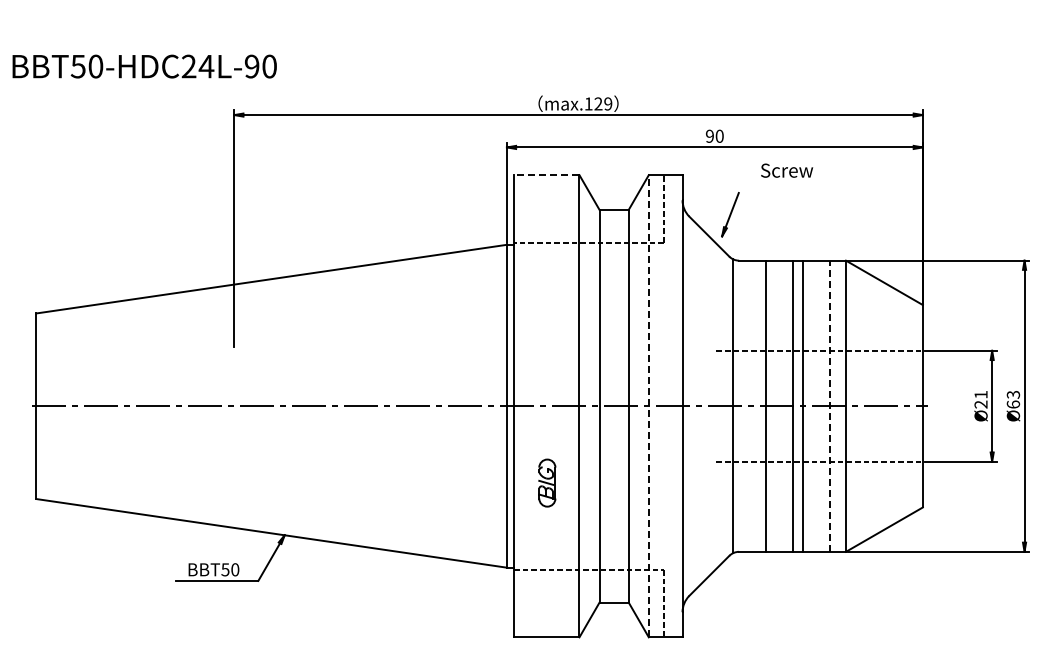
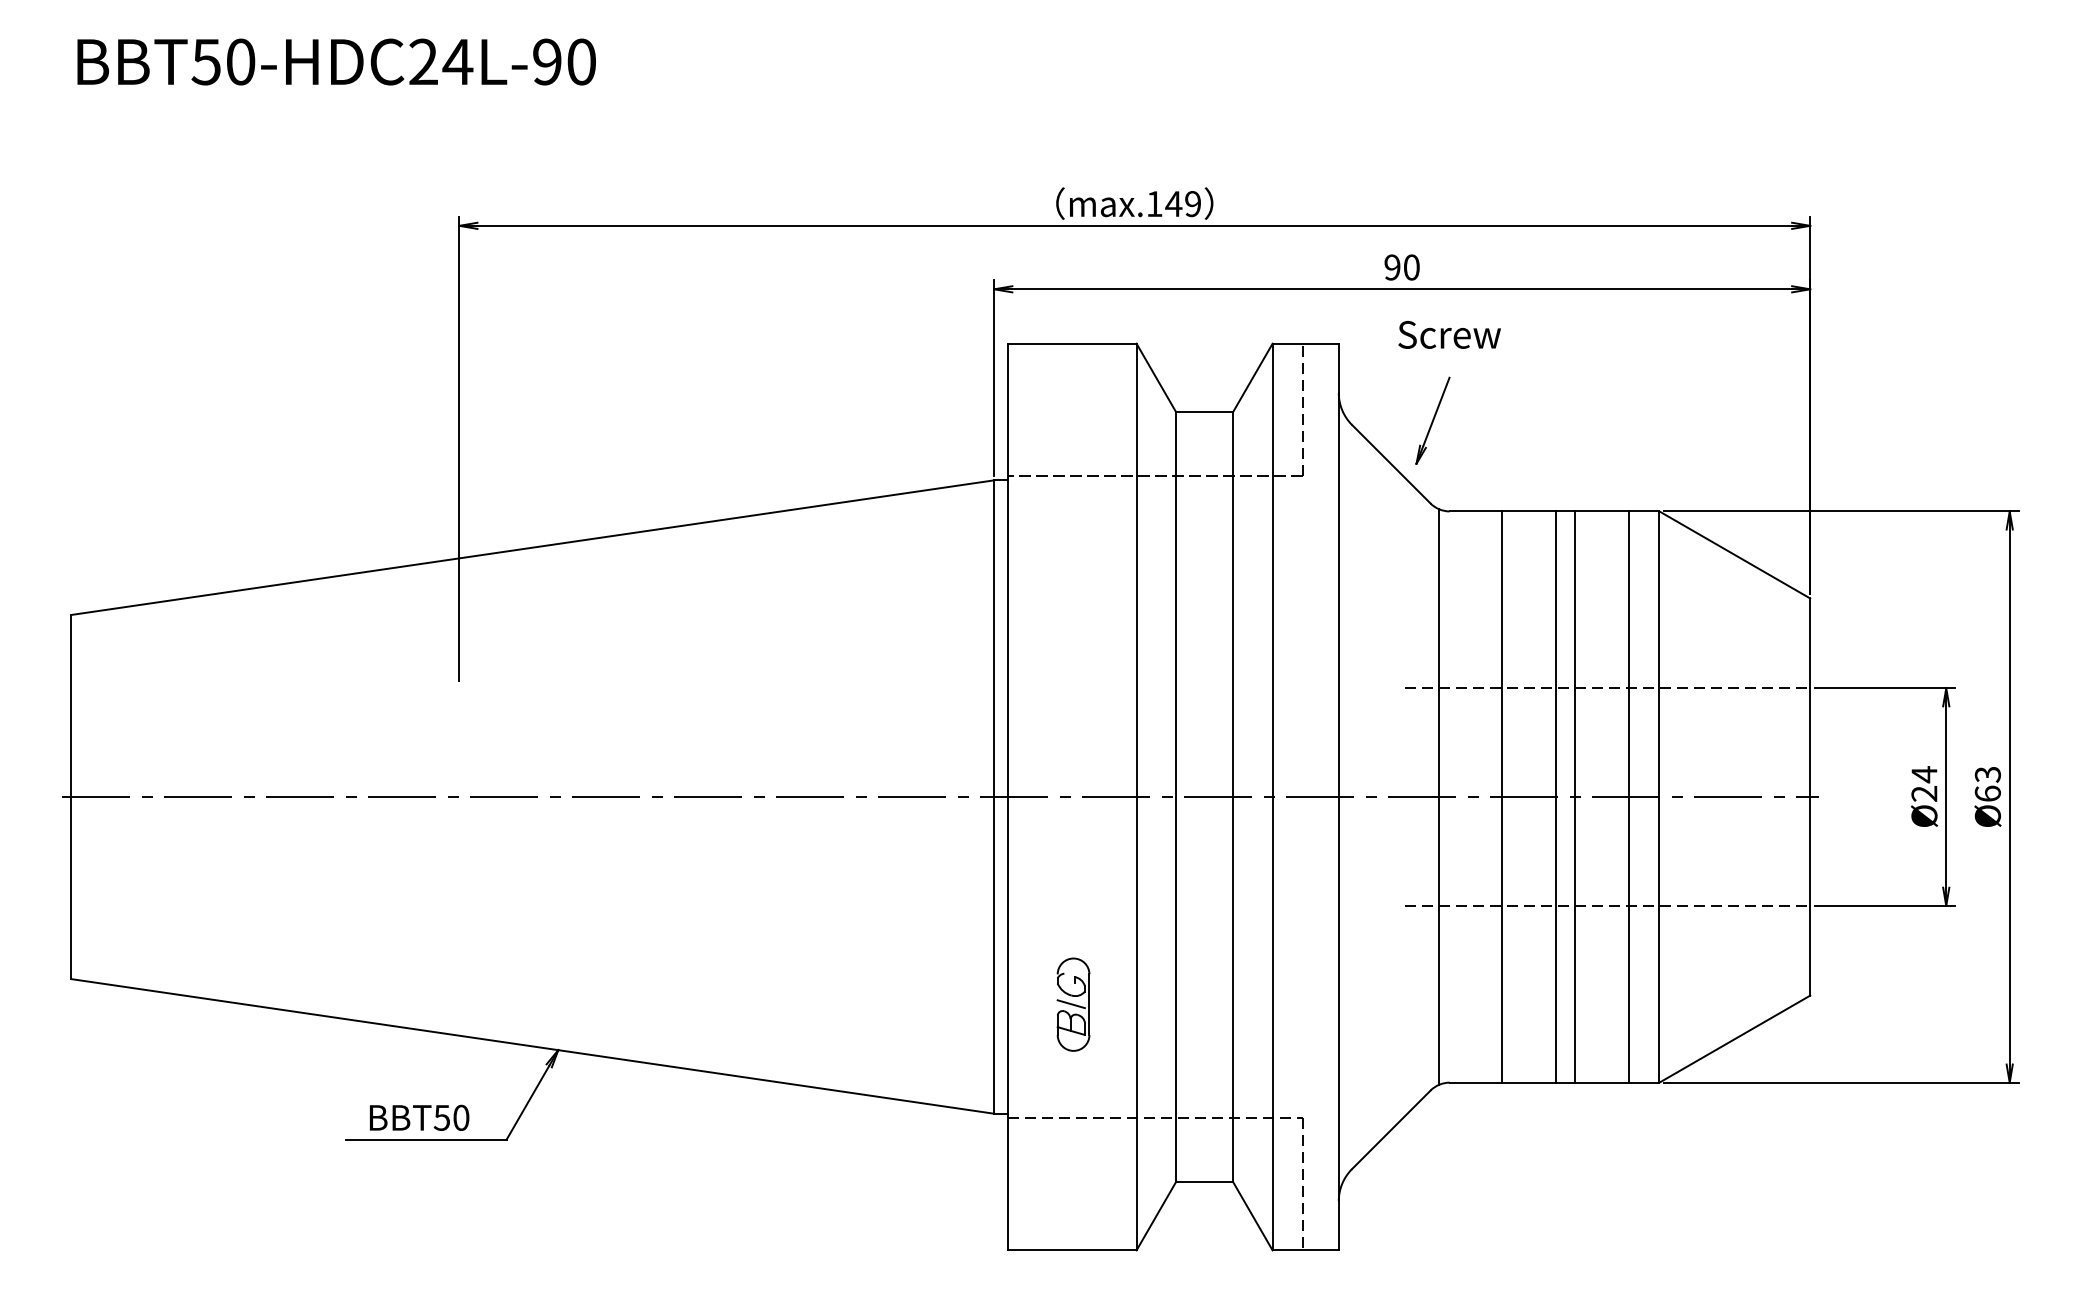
text: (144, 66) -> (336, 61), moved
text: (598, 103) -> (1173, 203), max.129 -> max.149
text: (787, 170) -> (1450, 334), moved
line: (546, 175) -> (1071, 344), dashed -> solid
text: (980, 394) -> (1923, 773), 21 -> 24
line: (648, 405) -> (1271, 795), dashed -> solid
line: (830, 406) -> (1629, 797), dashed -> solid
part: (547, 482) -> (1073, 1003), moved

